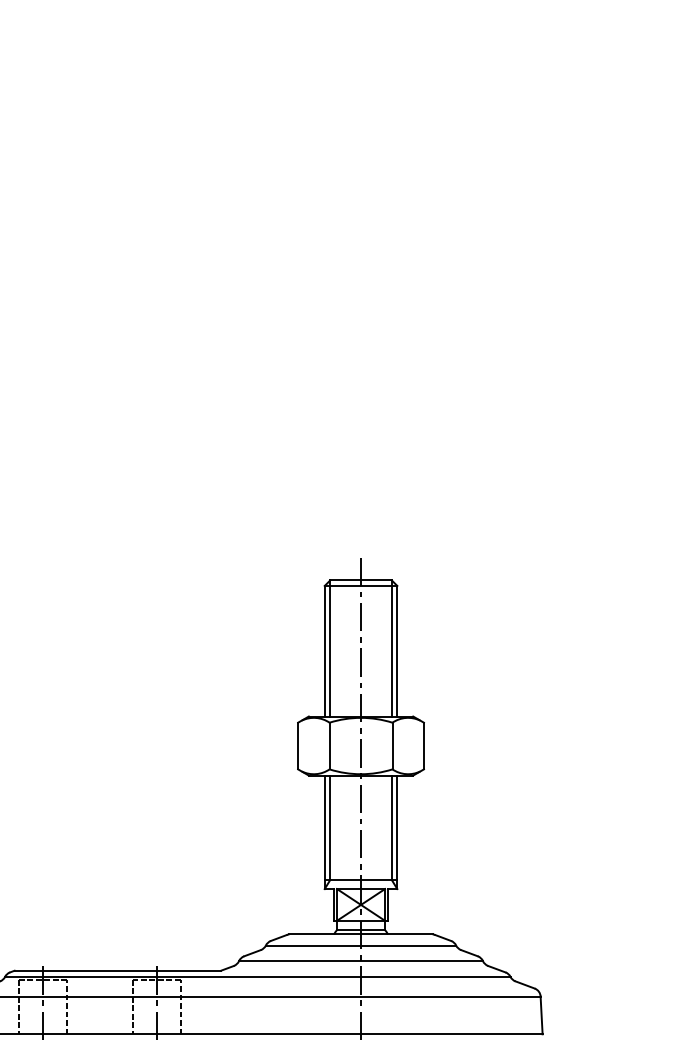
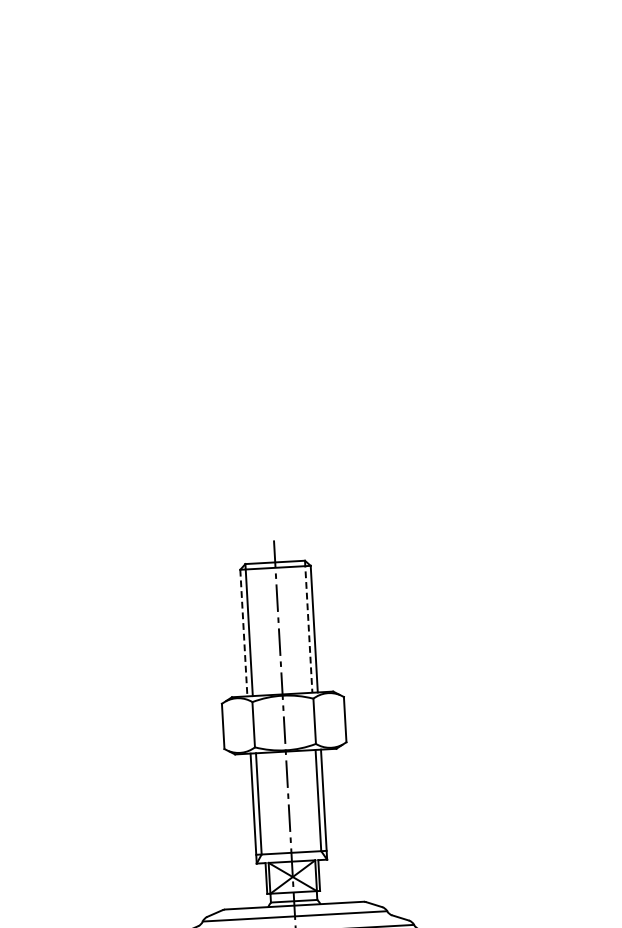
line: (391, 648) -> (308, 626), solid -> dashed
line: (324, 651) -> (243, 633), solid -> dashed

